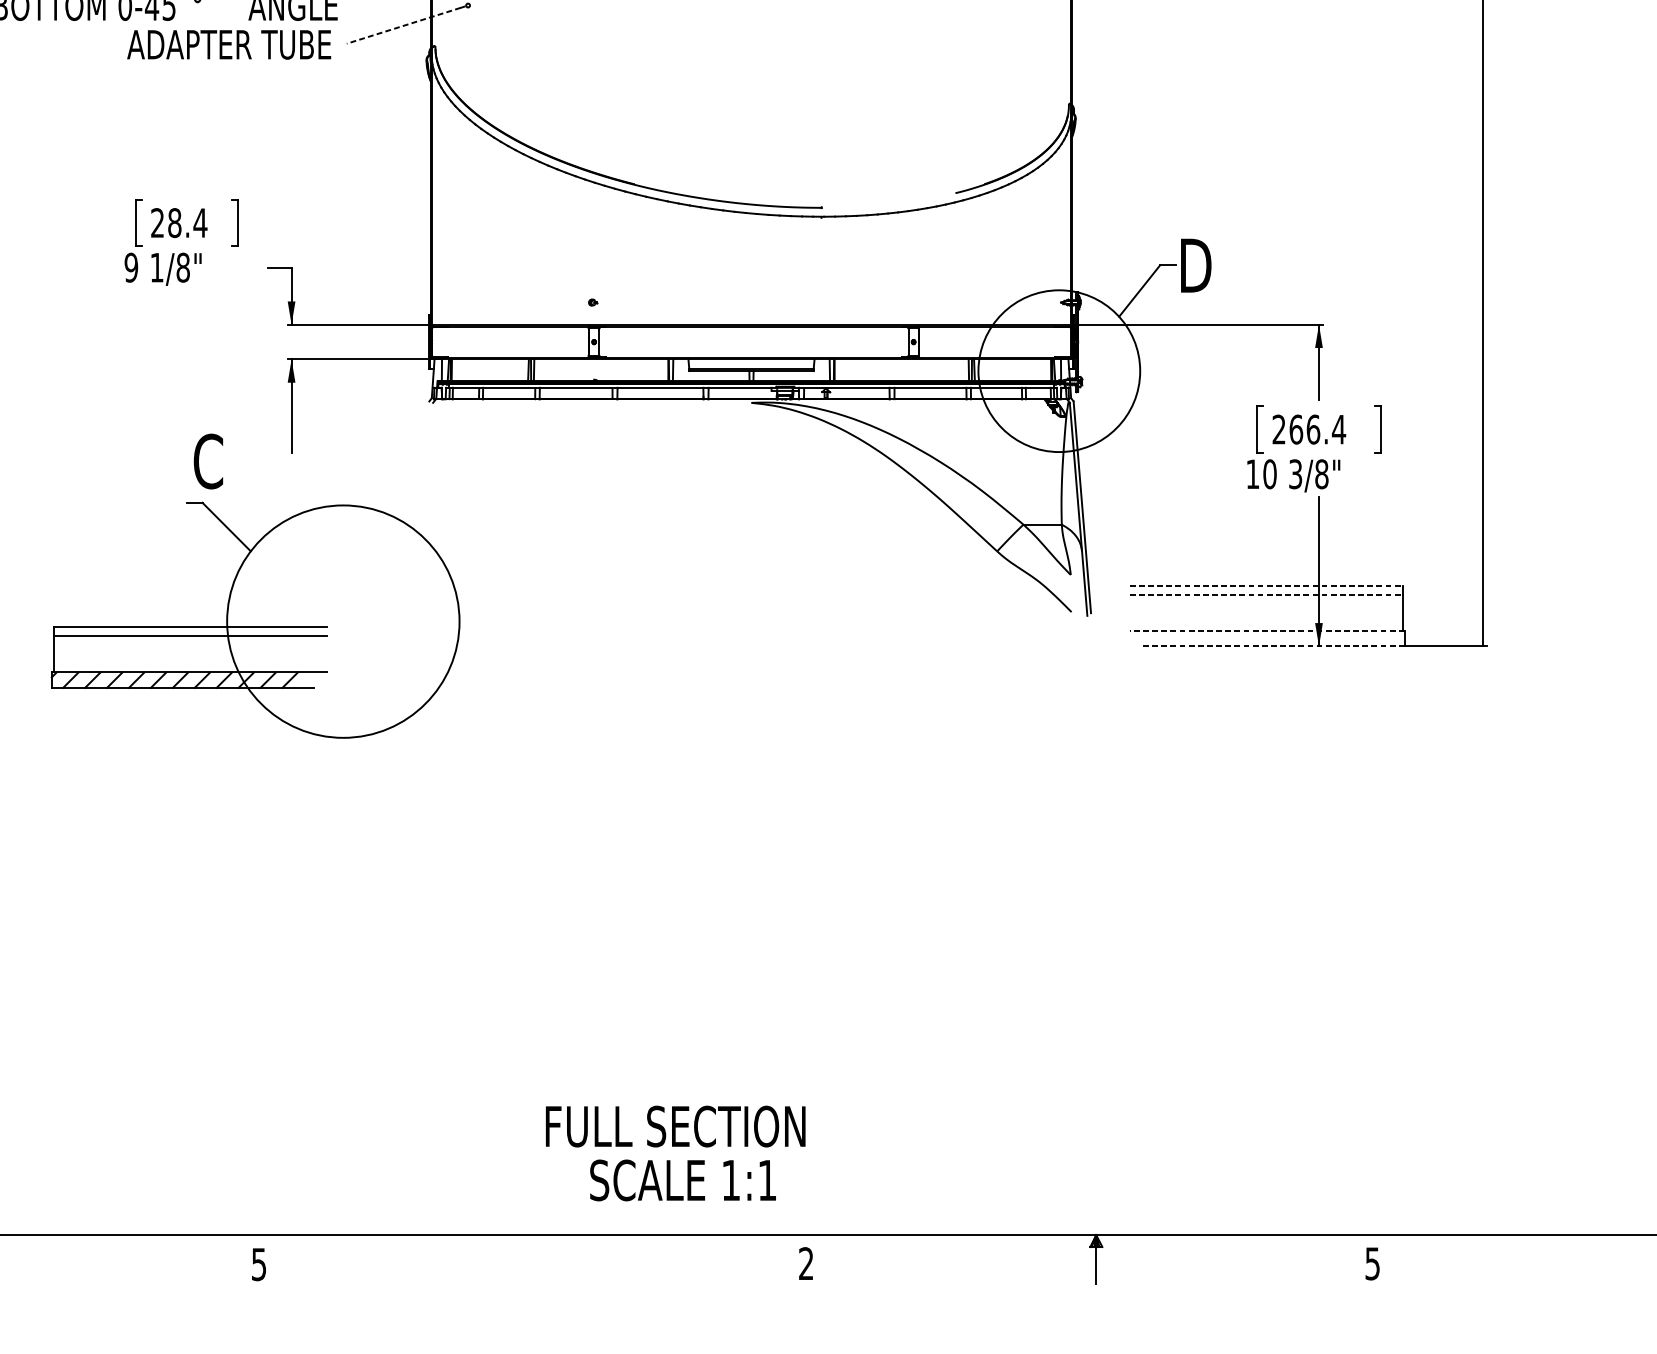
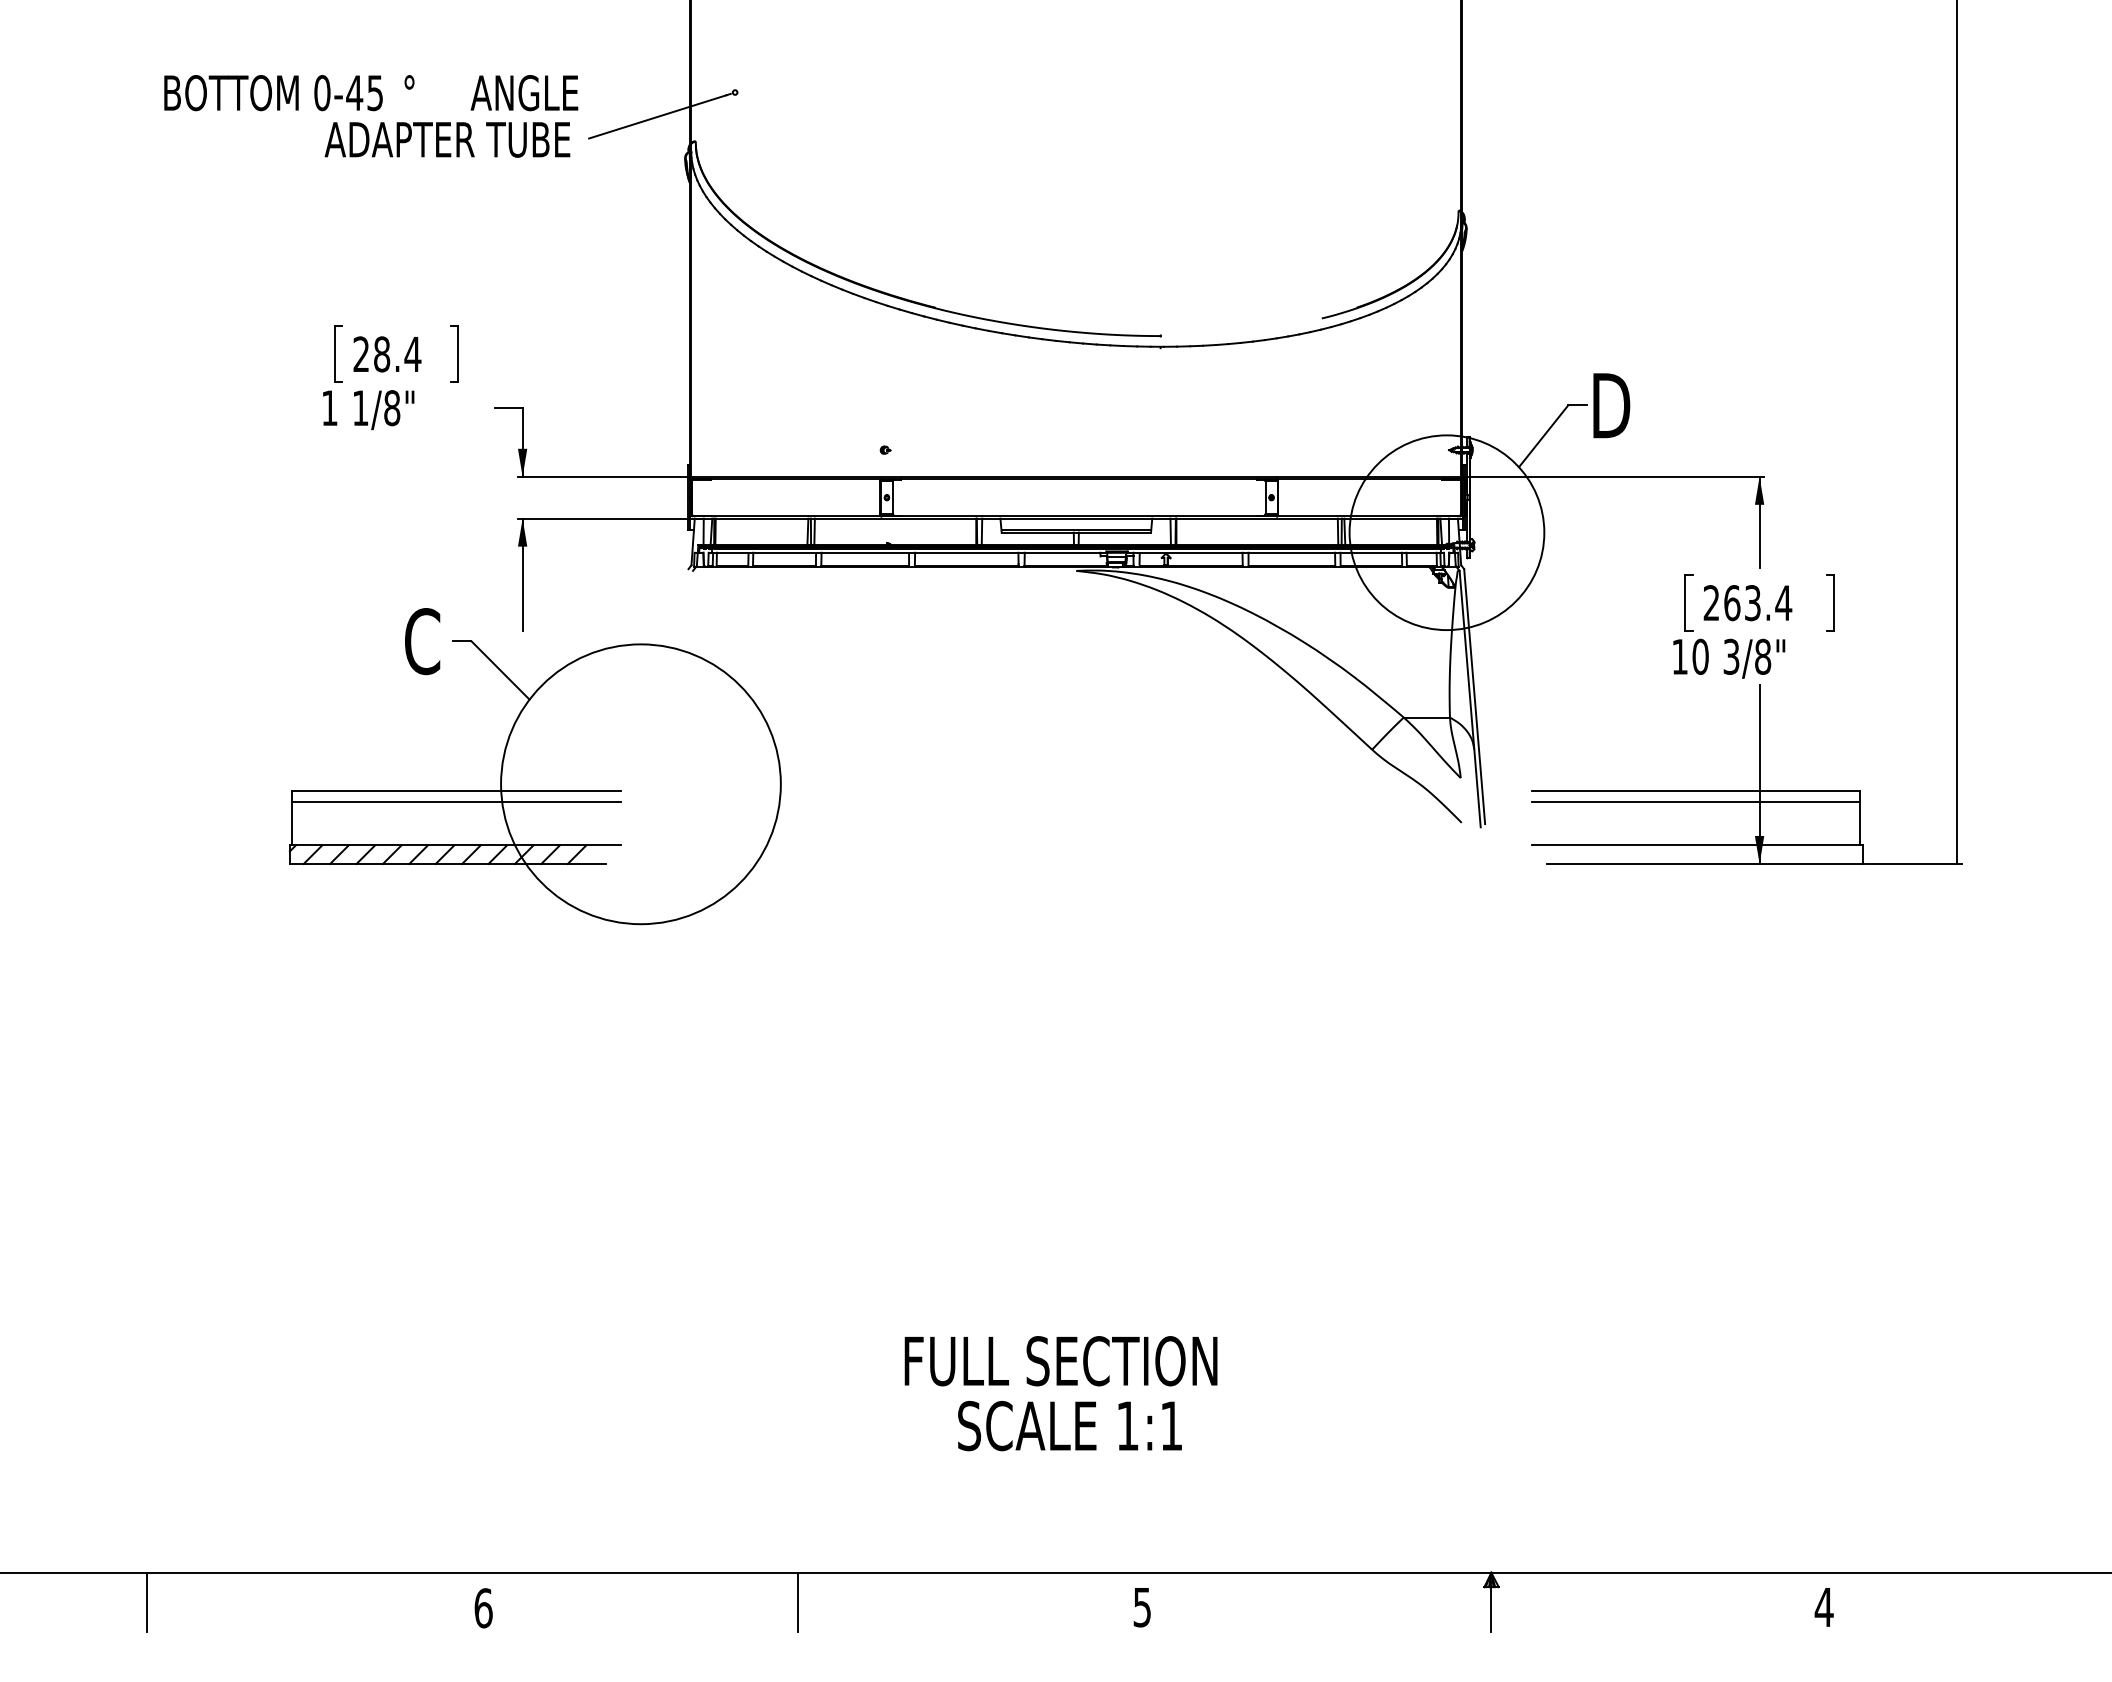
line: (403, 25) -> (657, 116), dashed -> solid
text: (131, 267) -> (329, 408), 9 -> 1
text: (1313, 429) -> (1753, 603), 266.4 -> 263.4
line: (1266, 586) -> (1696, 791), dashed -> solid
line: (1266, 594) -> (1696, 801), dashed -> solid
part: (254, 620) -> (534, 782), moved
line: (1266, 630) -> (1696, 845), dashed -> solid
line: (1273, 646) -> (1704, 864), dashed -> solid
part: (675, 1146) -> (1060, 1385), moved
line: (520, 1258) -> (798, 1601), added
text: (805, 1263) -> (1141, 1607), 2 -> 5
text: (1372, 1263) -> (1823, 1607), 5 -> 4
text: (259, 1264) -> (483, 1608), 5 -> 6

